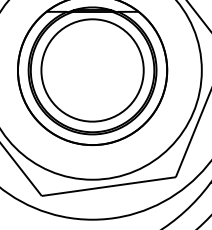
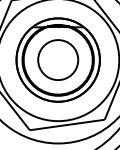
circle: (91, 69) -> (57, 59), size x0.7

